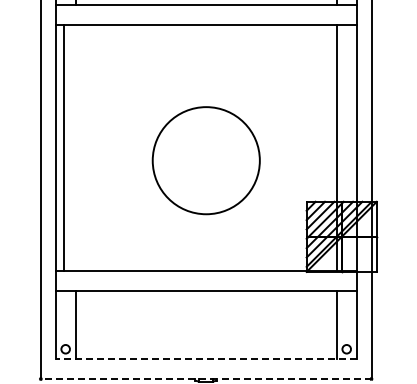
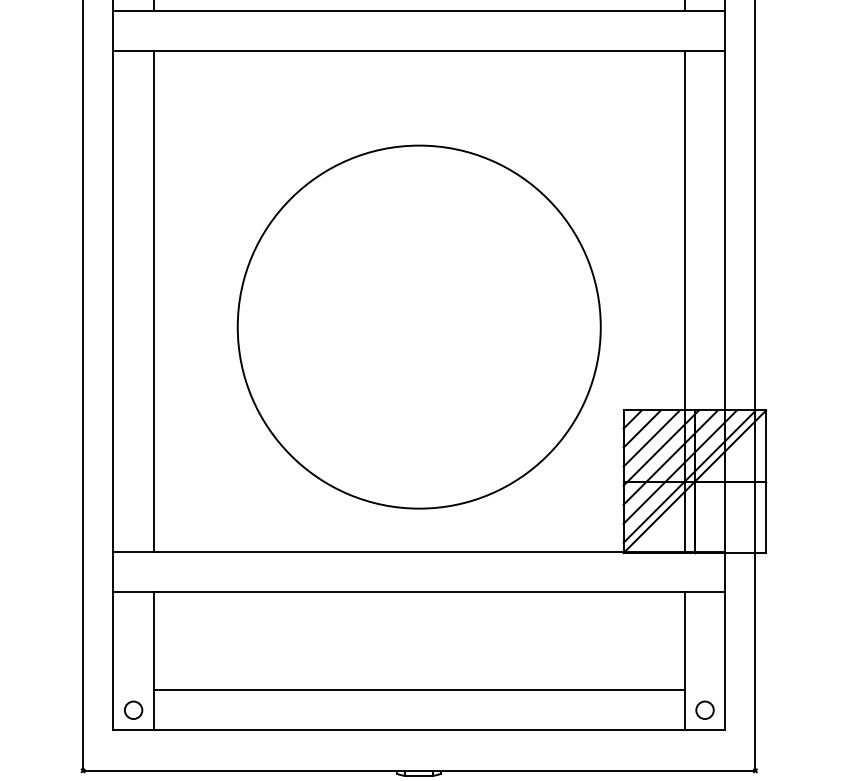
line: (63, 148) -> (153, 302), moved
circle: (206, 160) -> (419, 326), size x1.67
line: (205, 339) -> (417, 690), added
line: (205, 359) -> (417, 731), dashed -> solid
line: (205, 379) -> (417, 771), dashed -> solid

